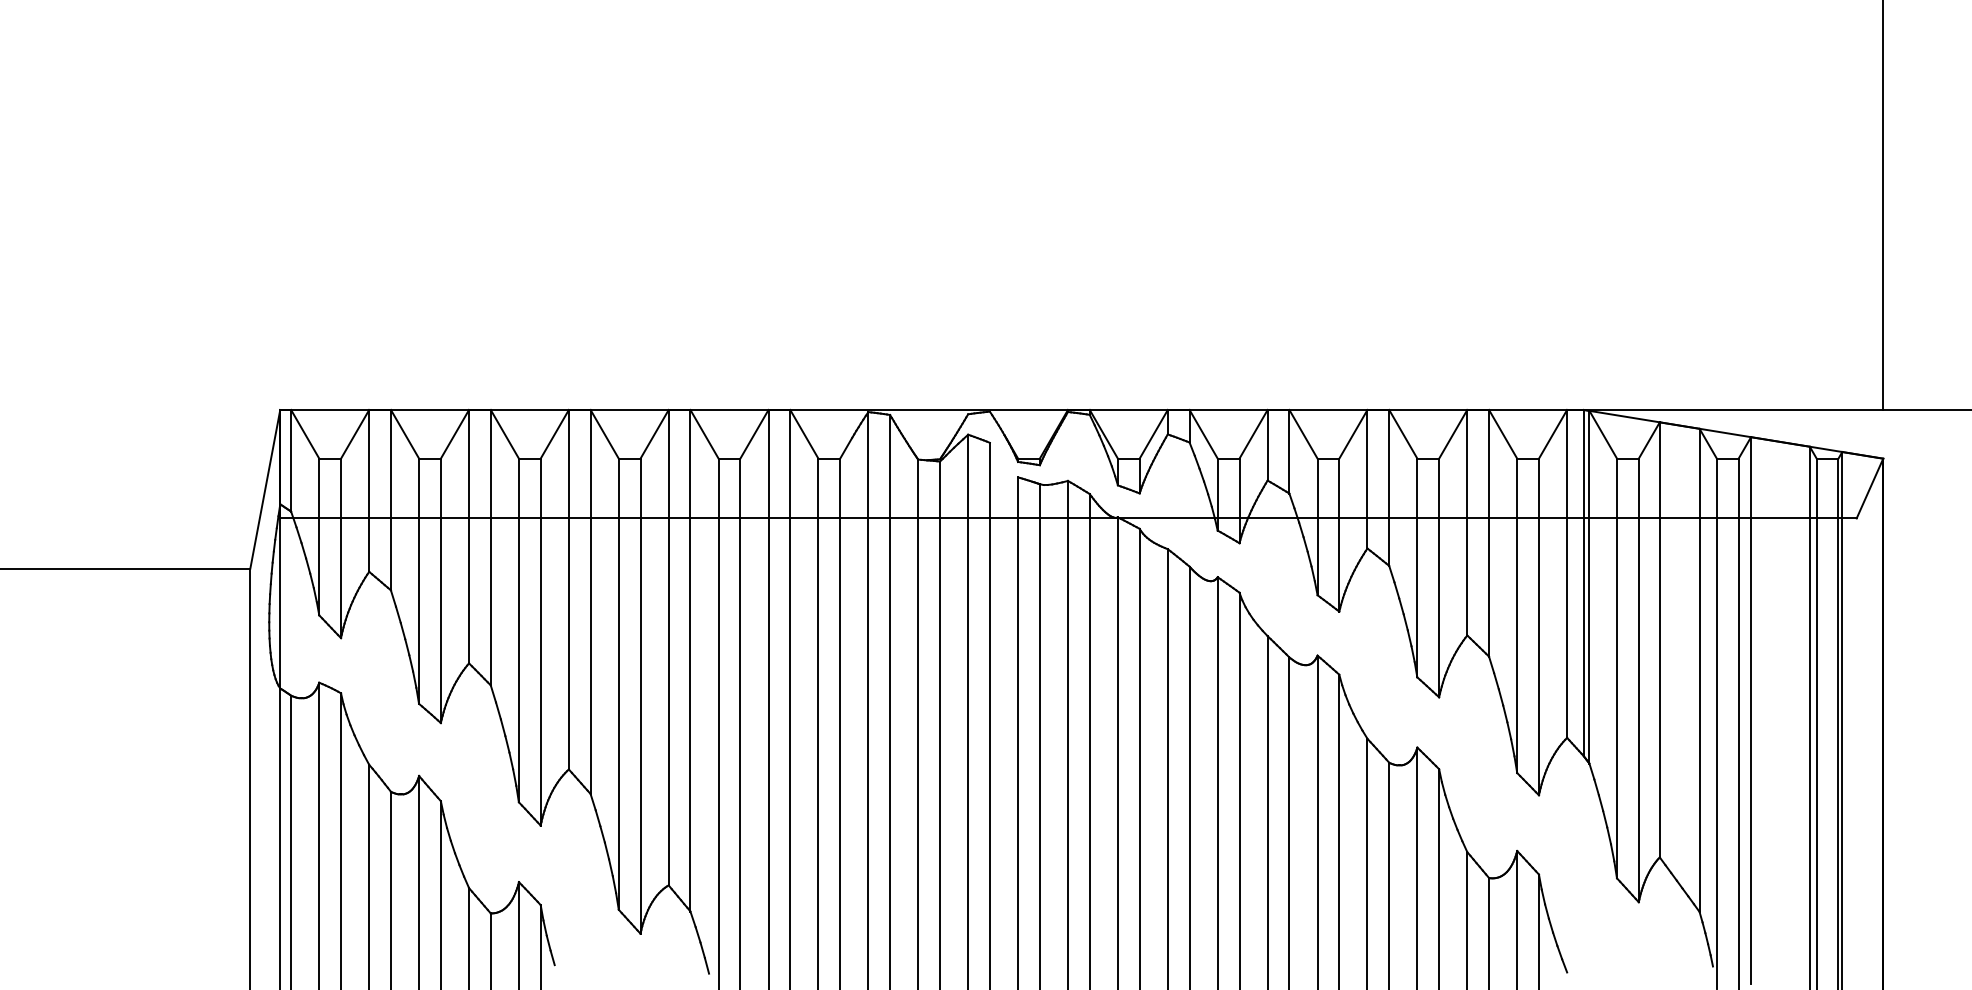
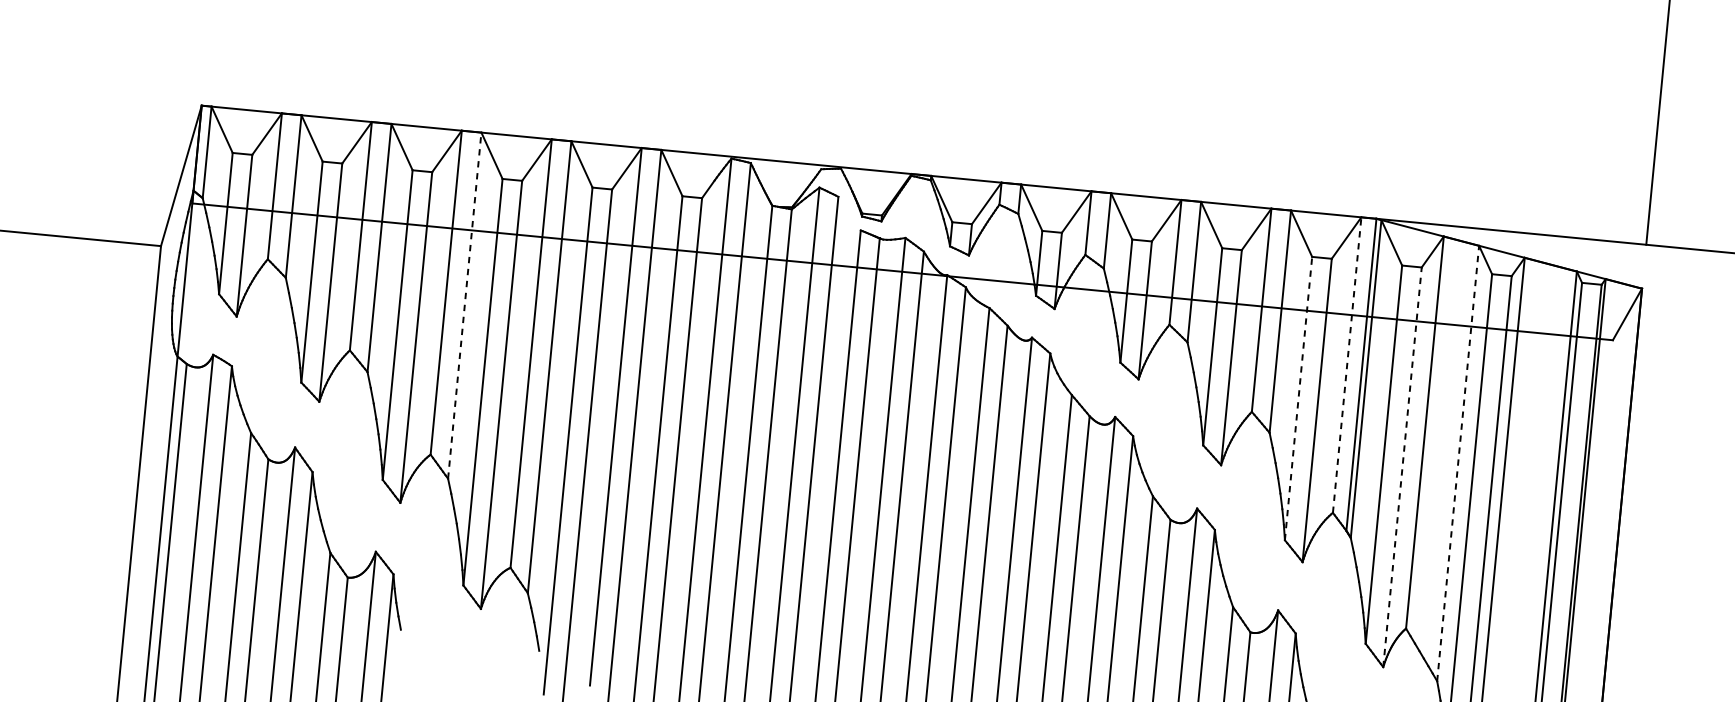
line: (1567, 573) -> (1347, 364), solid -> dashed
line: (590, 601) -> (464, 305), solid -> dashed
line: (1517, 615) -> (1298, 398), solid -> dashed
line: (1699, 670) -> (1458, 463), solid -> dashed
line: (1638, 680) -> (1402, 467), solid -> dashed

